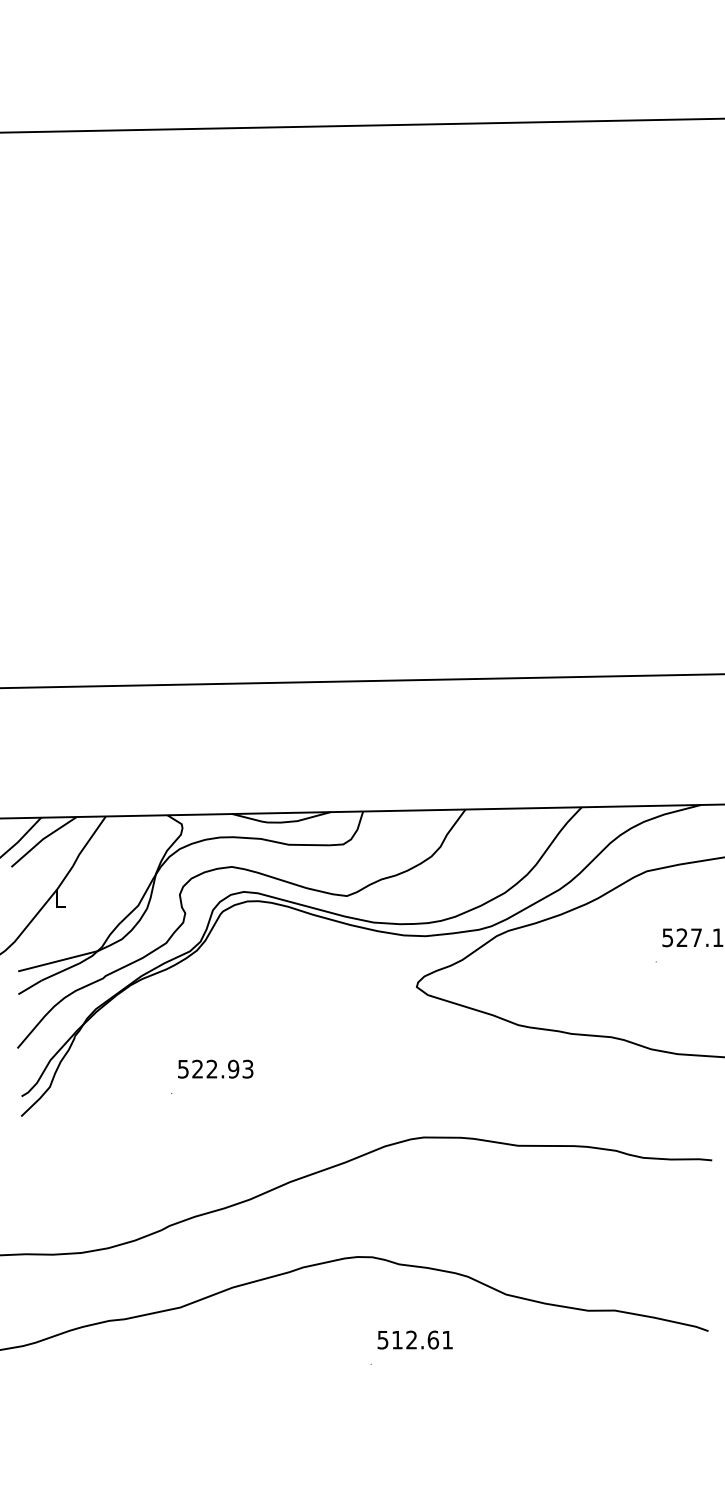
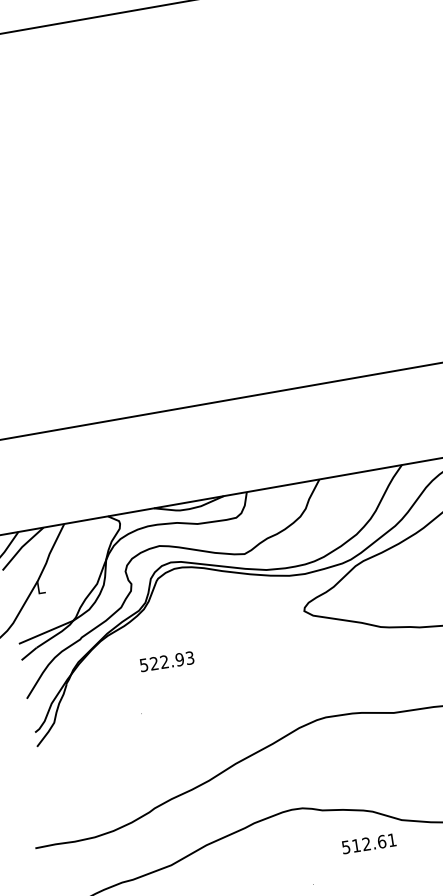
text: (215, 1068) -> (166, 661), moved
text: (414, 1339) -> (368, 843), moved

